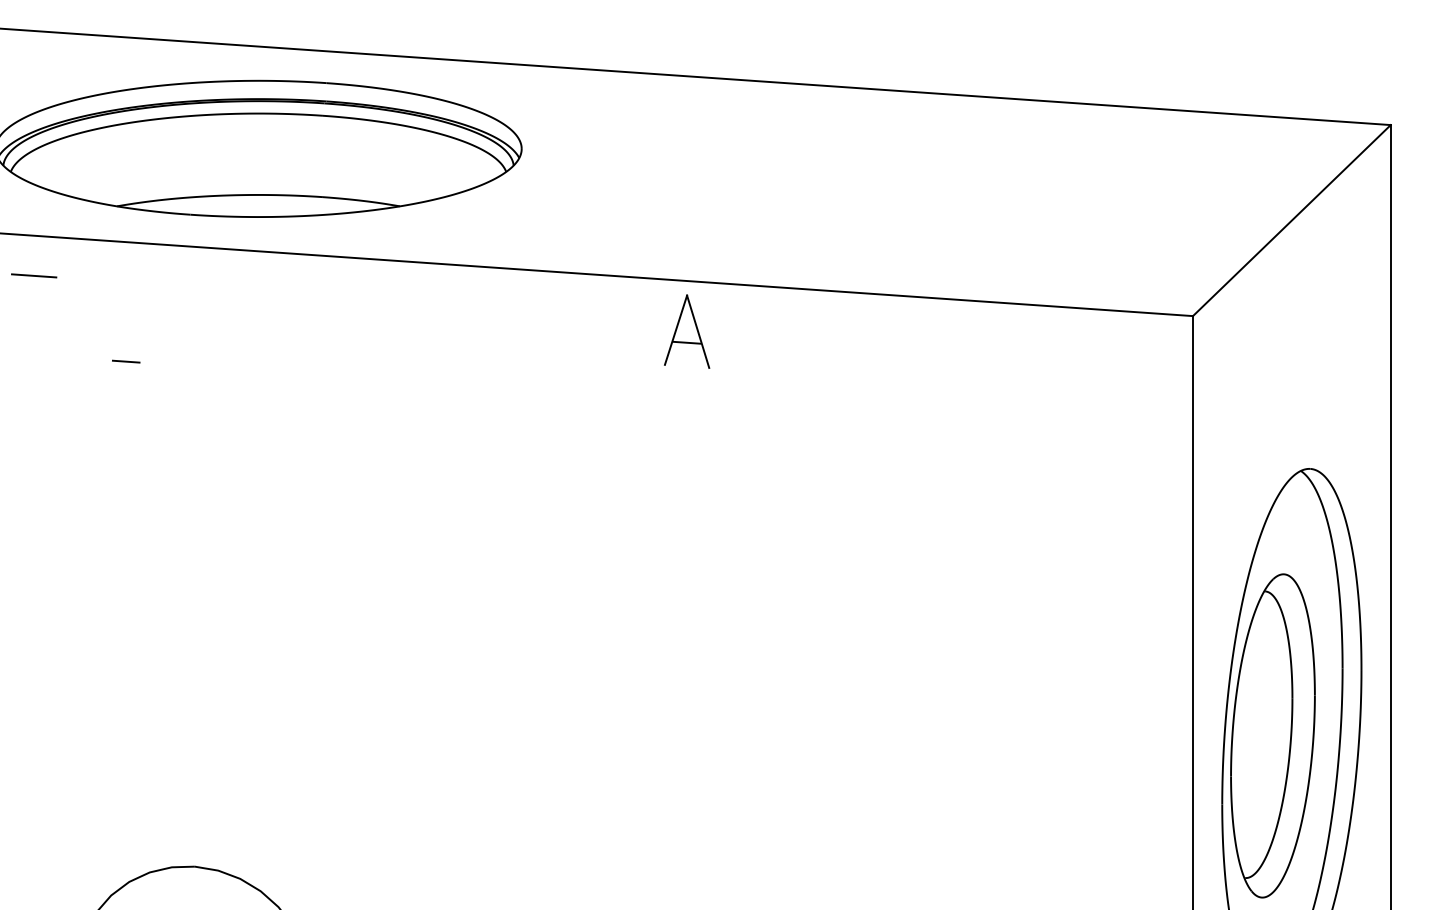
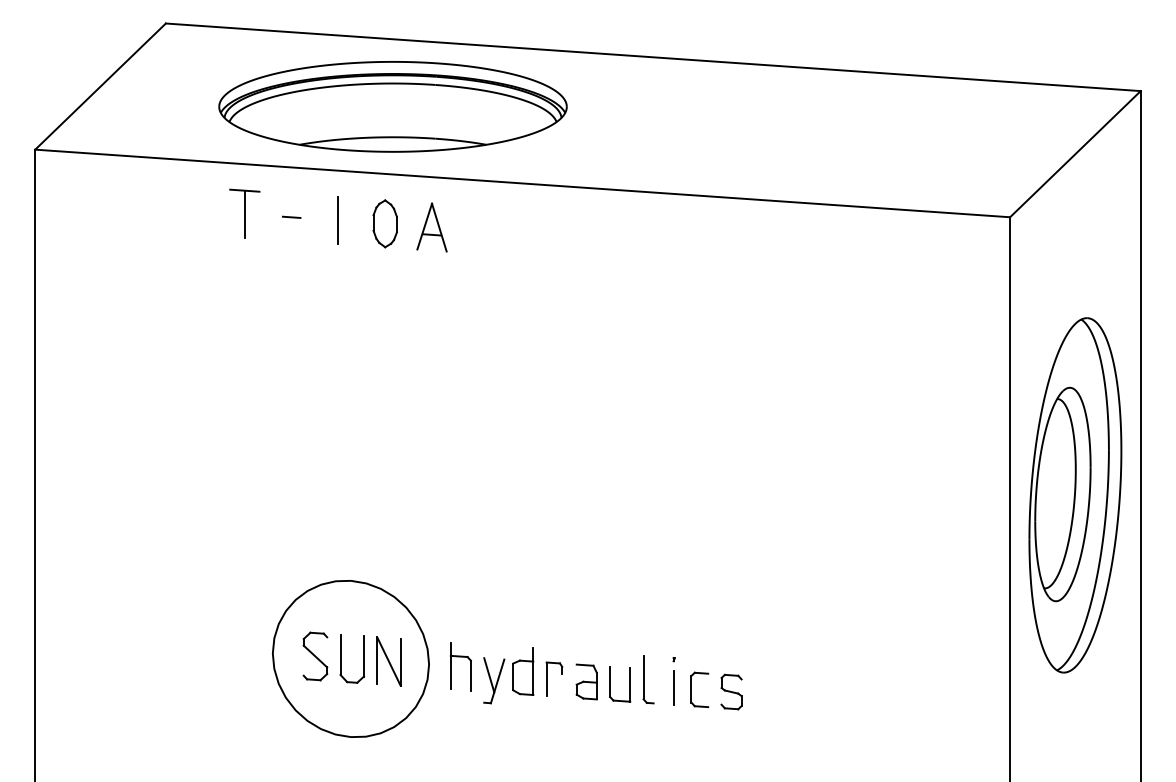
line: (33, 310) -> (244, 213), added
line: (175, 320) -> (338, 220), added
part: (245, 325) -> (384, 223), added
part: (686, 331) -> (431, 227), moved
line: (125, 360) -> (291, 216), moved

